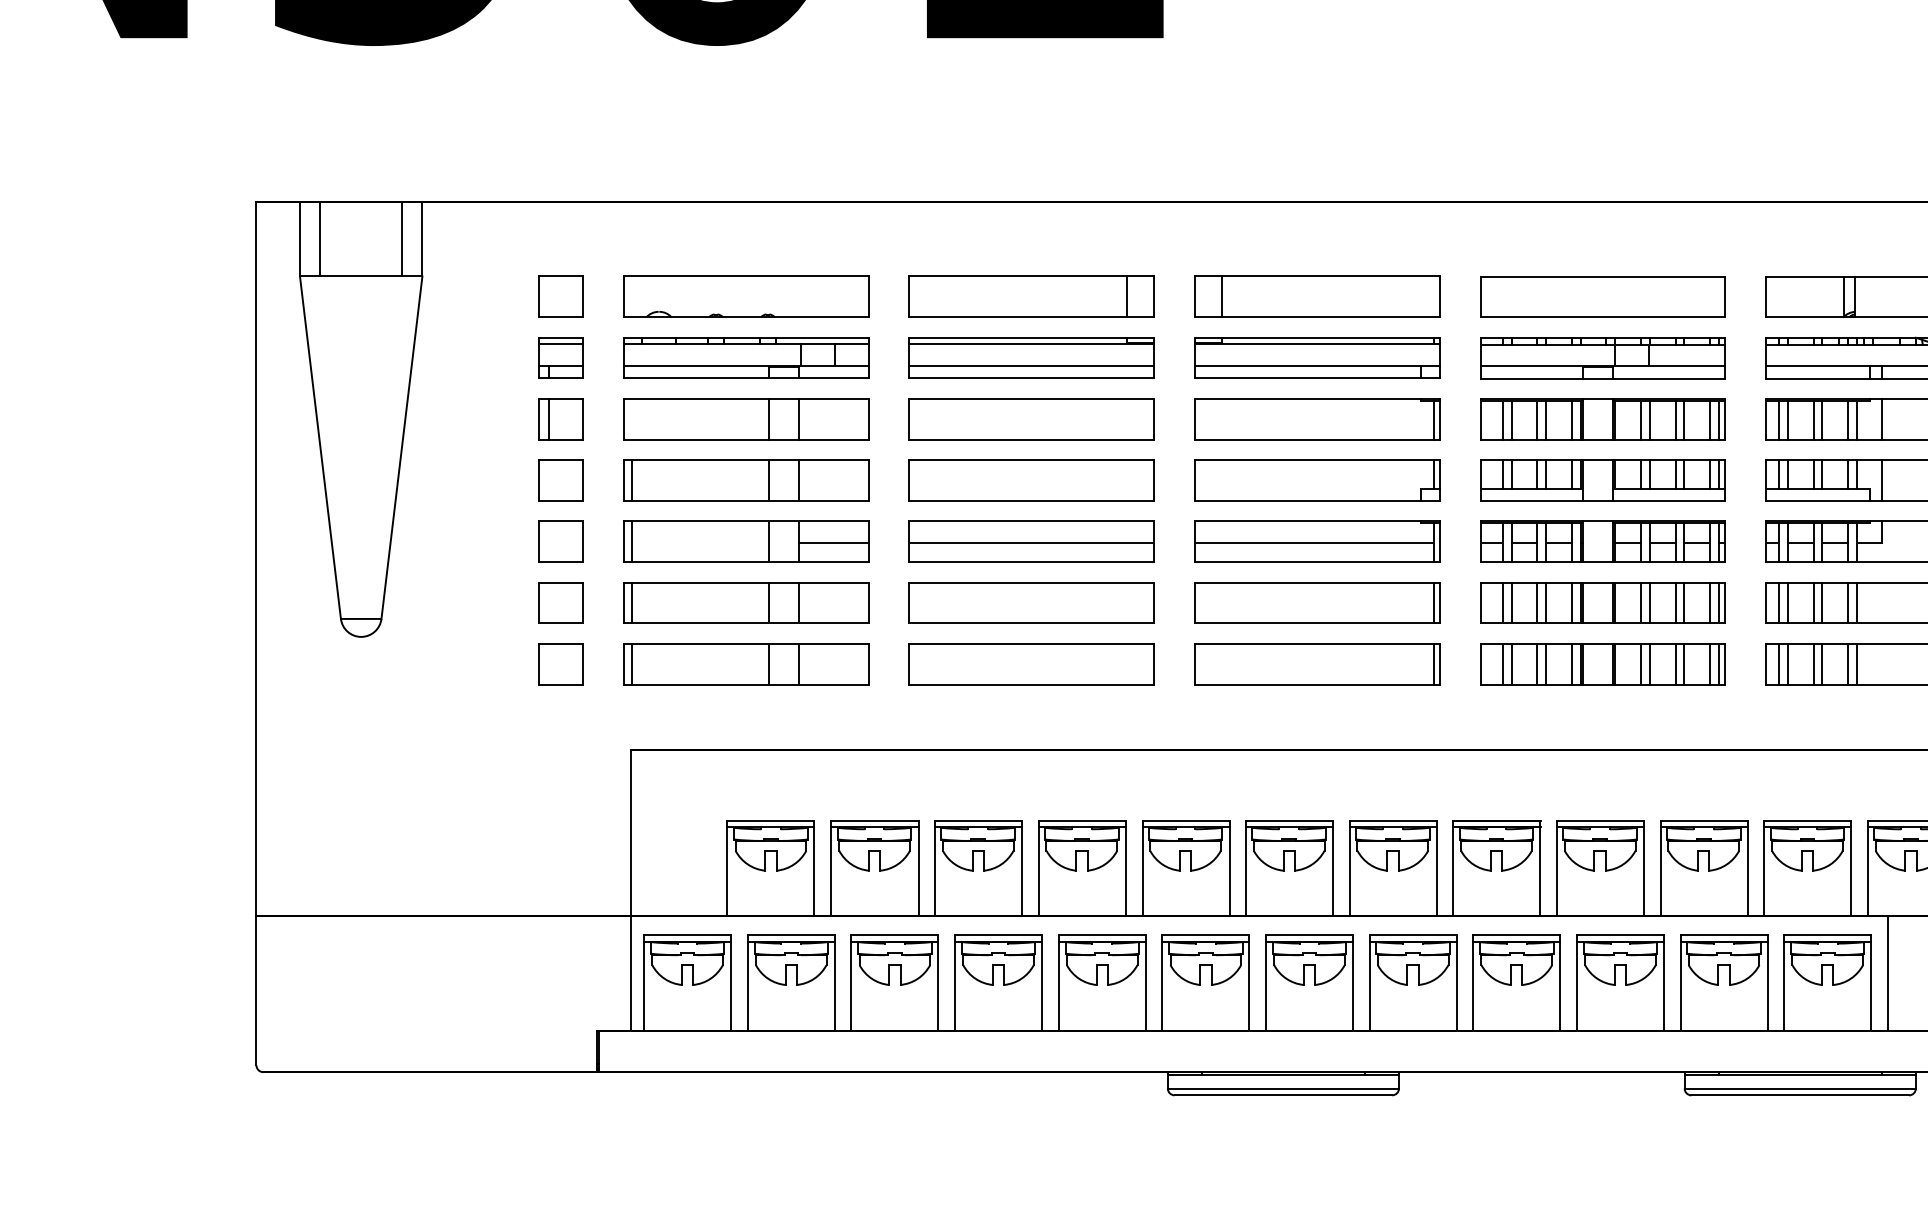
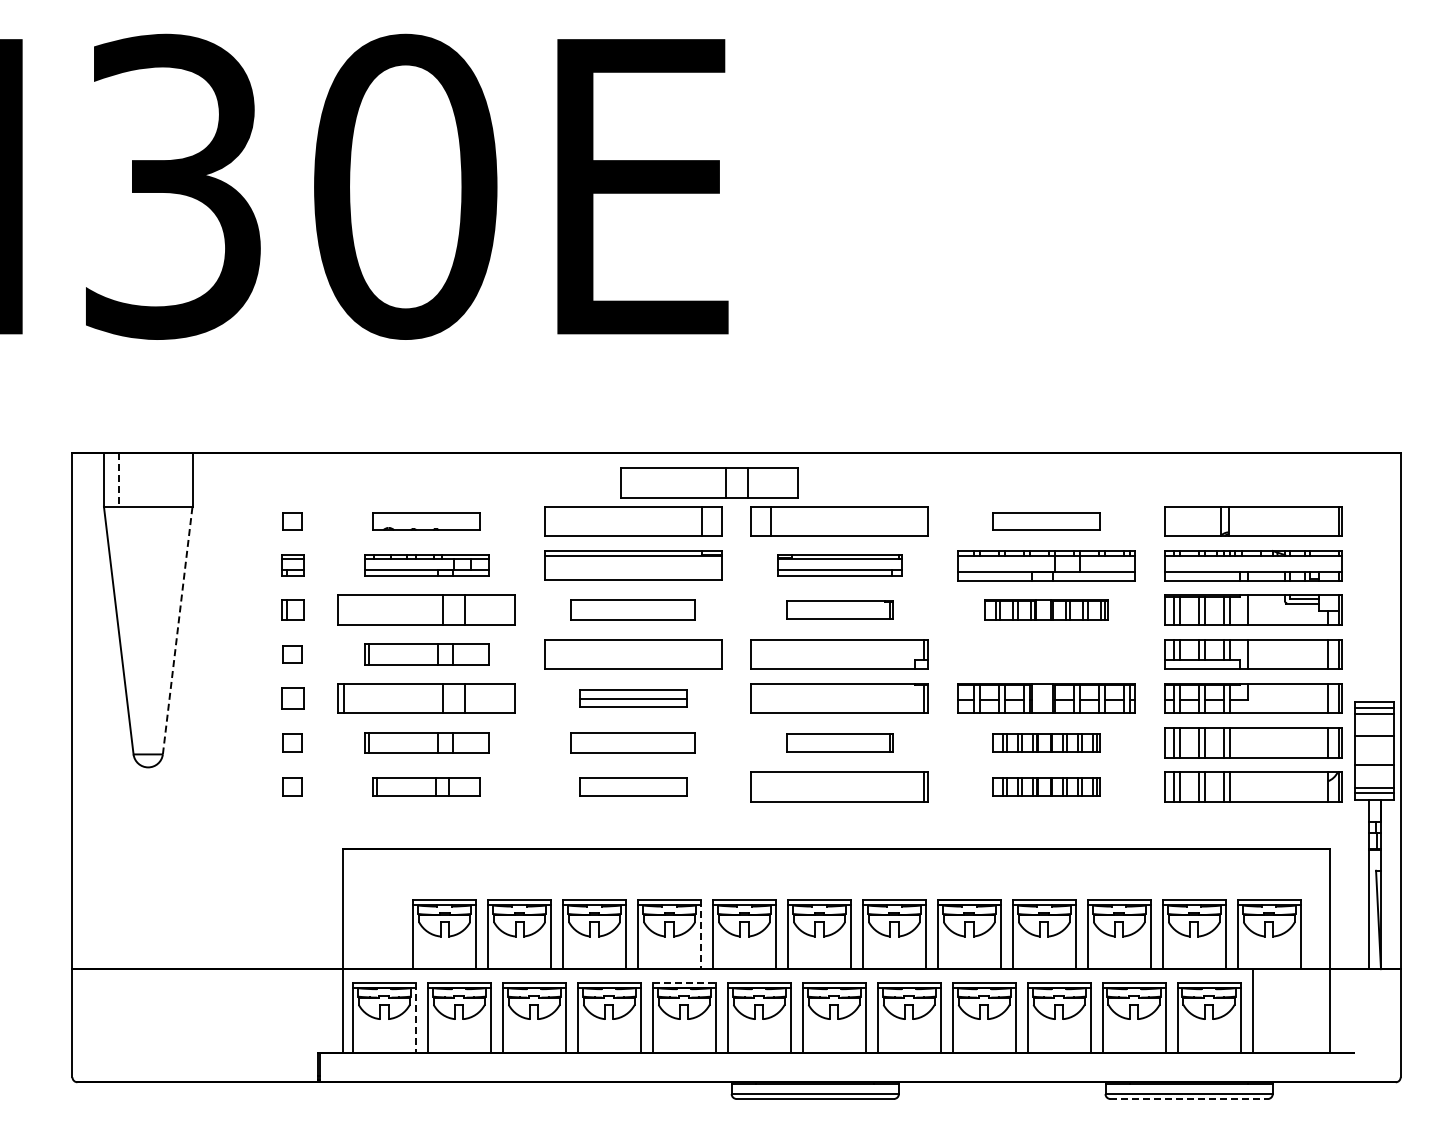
line: (401, 238) -> (177, 479), removed
line: (320, 240) -> (118, 480), solid -> dashed
part: (1137, 243) -> (709, 482), added
part: (560, 296) -> (292, 521), size x0.6
part: (745, 296) -> (426, 521), size x0.6
part: (1603, 296) -> (1046, 521), size x0.6
part: (560, 357) -> (292, 565), size x0.7
part: (745, 357) -> (426, 565), size x0.7
part: (1316, 357) -> (839, 565), size x0.7
line: (1030, 366) -> (632, 571), removed
part: (560, 418) -> (292, 609), size x0.7
part: (1032, 418) -> (633, 609), size x0.7
part: (1316, 418) -> (839, 609), size x0.6
part: (1603, 418) -> (1046, 609), size x0.7
line: (401, 447) -> (177, 630), solid -> dashed
part: (560, 480) -> (292, 654), size x0.6
part: (745, 480) -> (426, 654), size x0.7
part: (1603, 480) -> (1046, 654), removed
part: (560, 541) -> (292, 698), size x0.7
part: (1032, 541) -> (633, 698), size x0.6
line: (833, 543) -> (489, 699), removed
line: (1314, 543) -> (837, 699), removed
part: (560, 602) -> (292, 742), size x0.6
part: (745, 602) -> (426, 742), size x0.7
part: (1032, 602) -> (633, 742), size x0.7
part: (1316, 602) -> (839, 742), size x0.6
part: (1603, 602) -> (1046, 742), size x0.6
part: (560, 663) -> (292, 786), size x0.6
part: (745, 663) -> (426, 786), size x0.6
part: (1032, 663) -> (633, 786), size x0.6
part: (1603, 663) -> (1046, 786), size x0.6
line: (1126, 869) -> (701, 935), solid -> dashed
line: (1102, 934) -> (684, 982), solid -> dashed
line: (730, 982) -> (415, 1017), solid -> dashed
line: (1800, 1096) -> (1189, 1099), solid -> dashed

